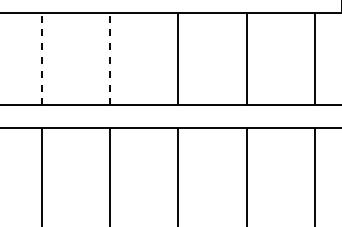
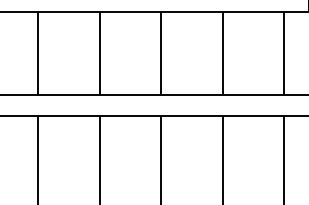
line: (42, 58) -> (38, 52), dashed -> solid
line: (110, 58) -> (99, 52), dashed -> solid

